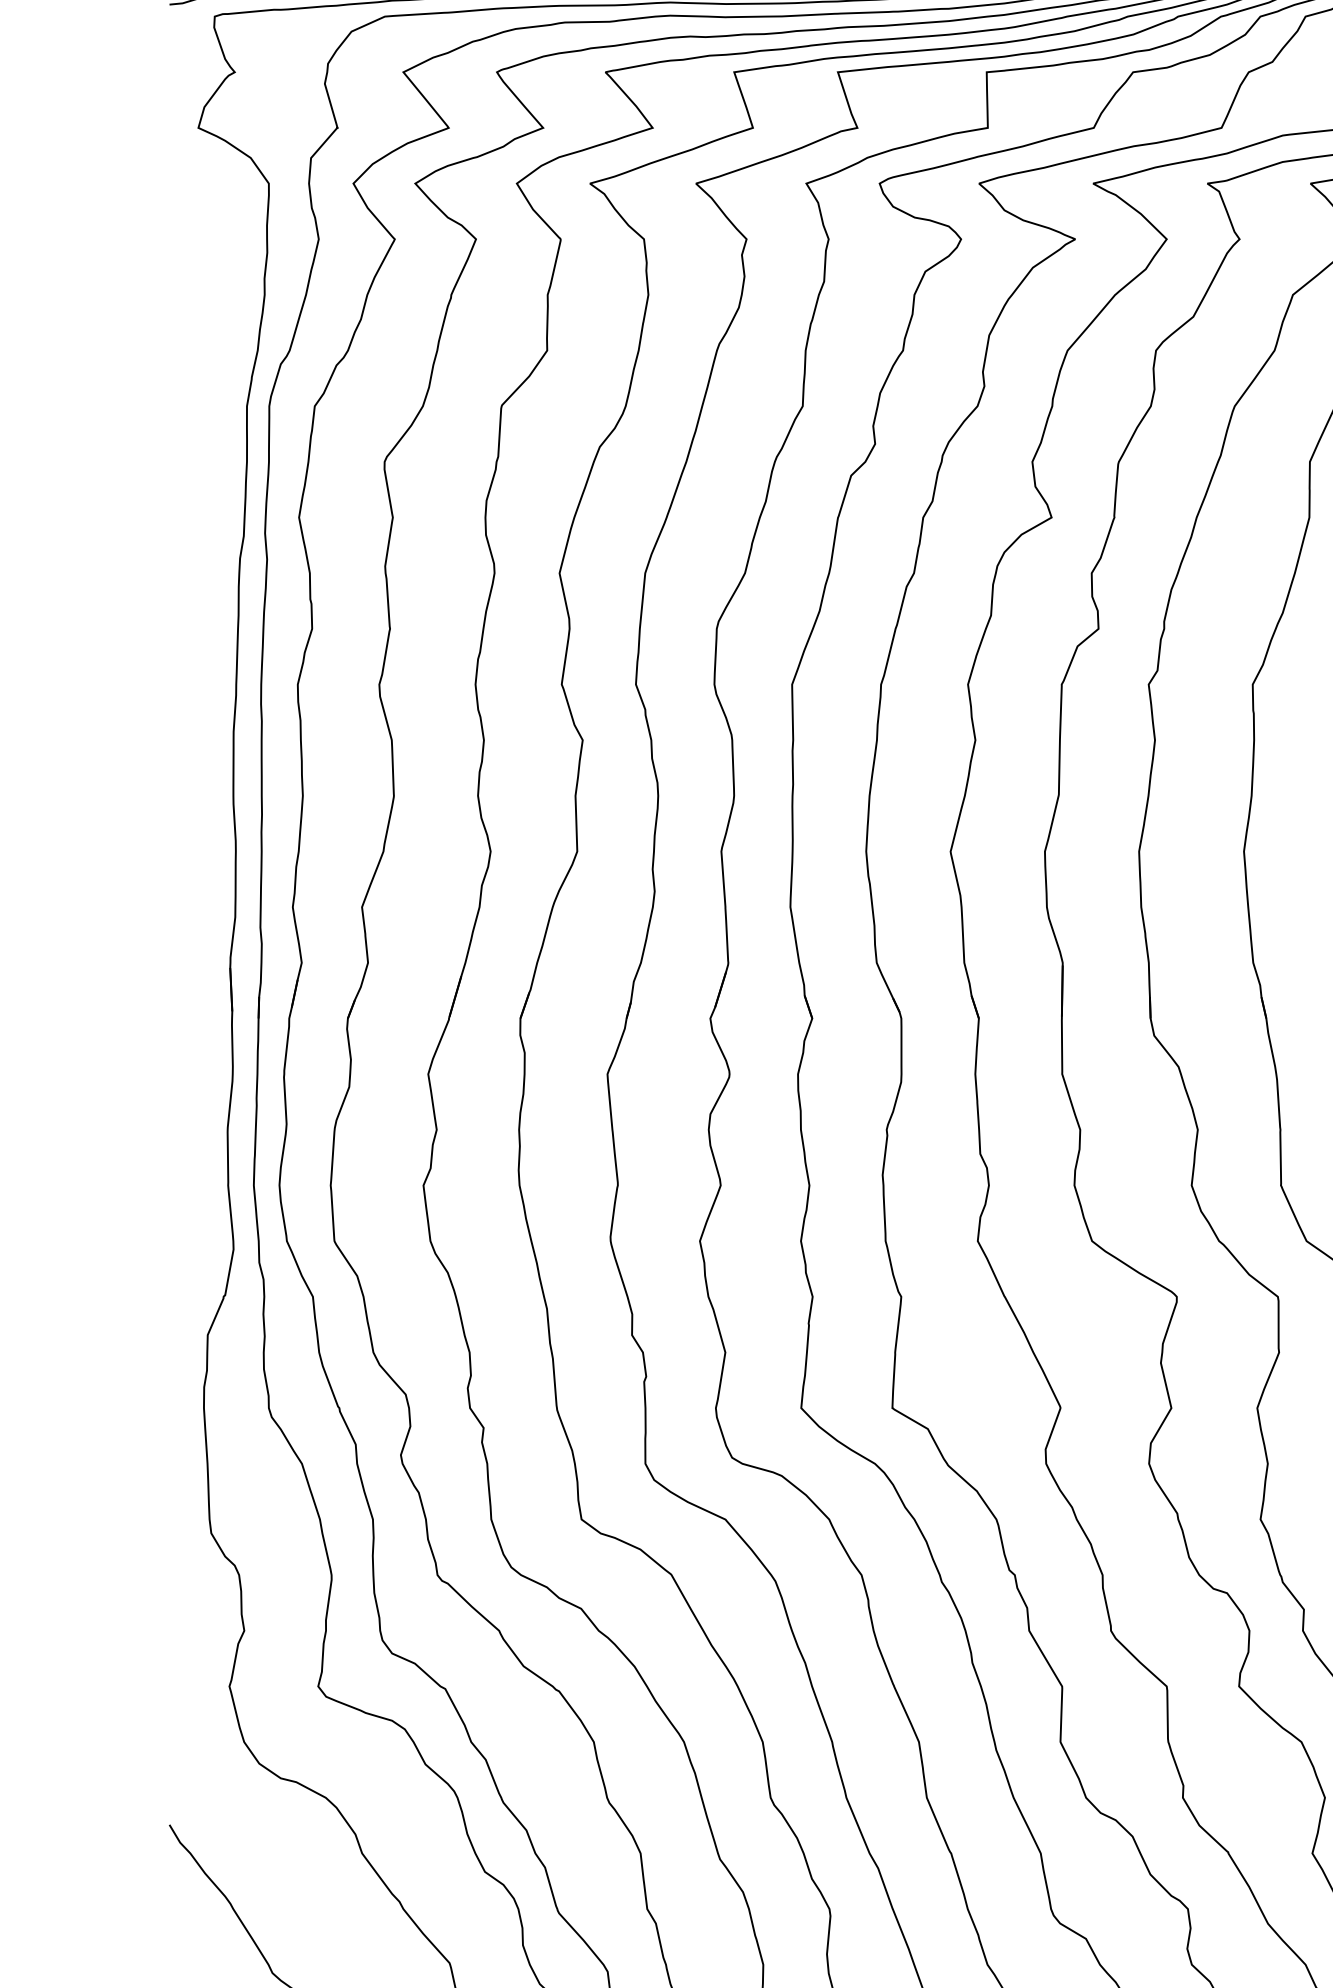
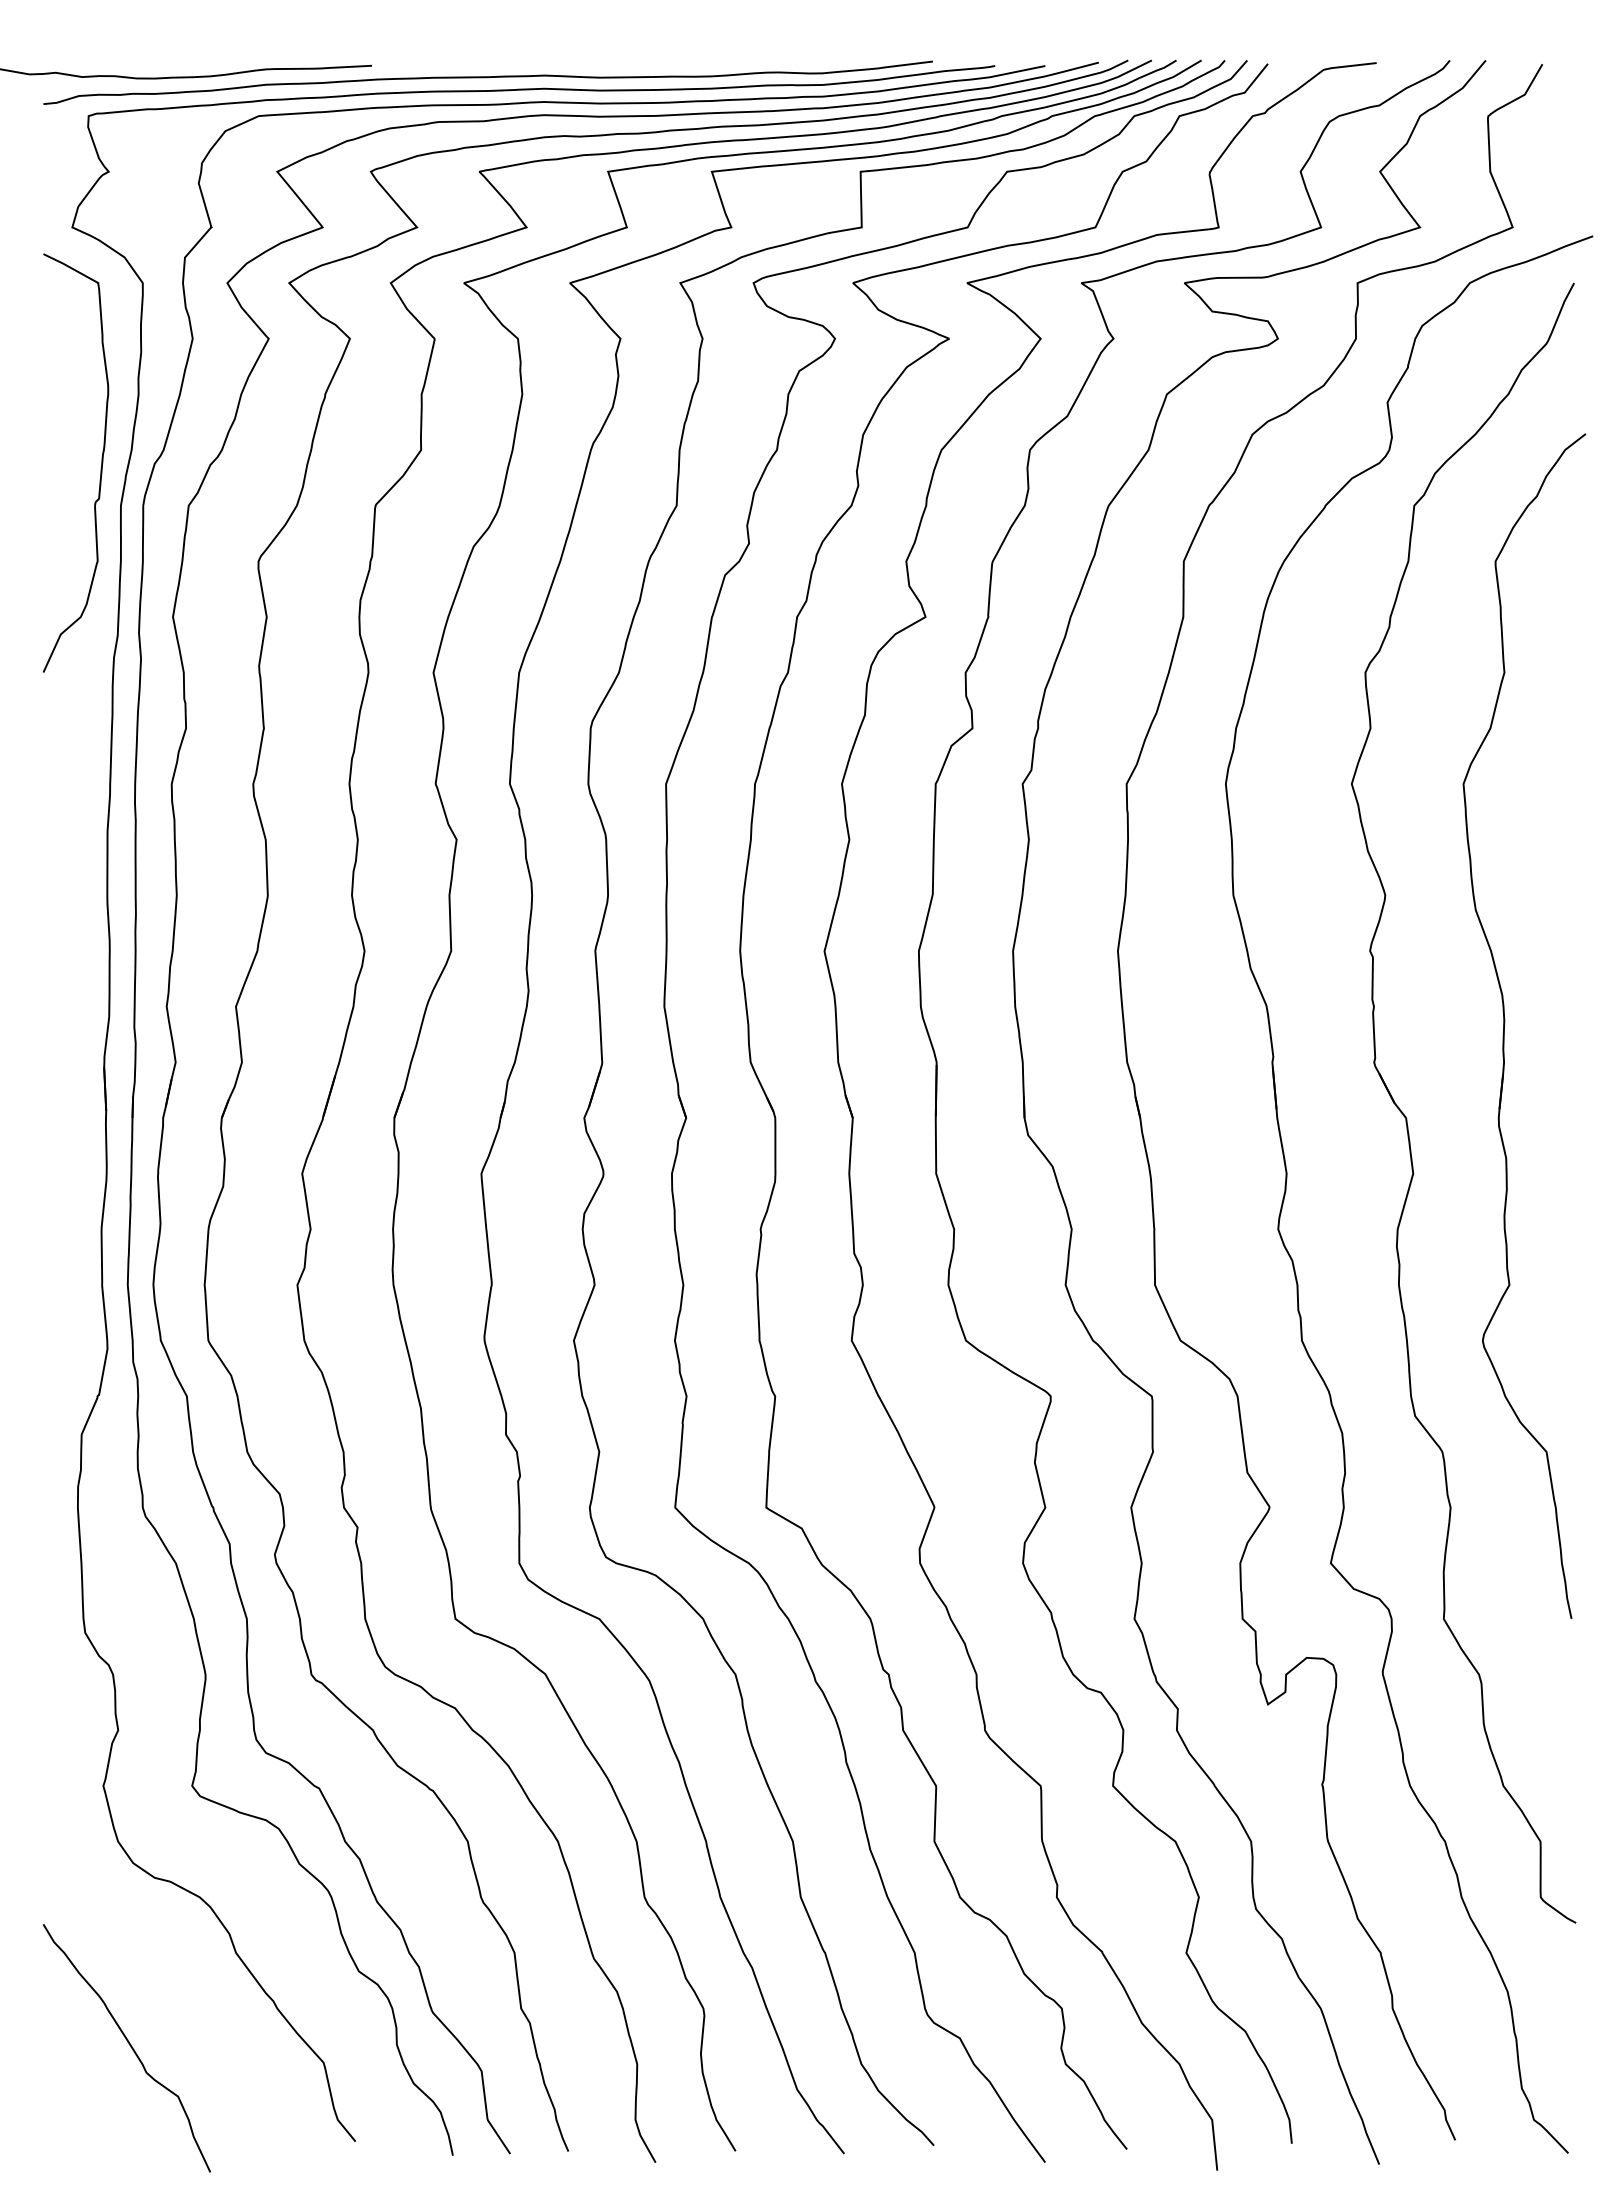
curve: (226, 369) -> (100, 468), added

